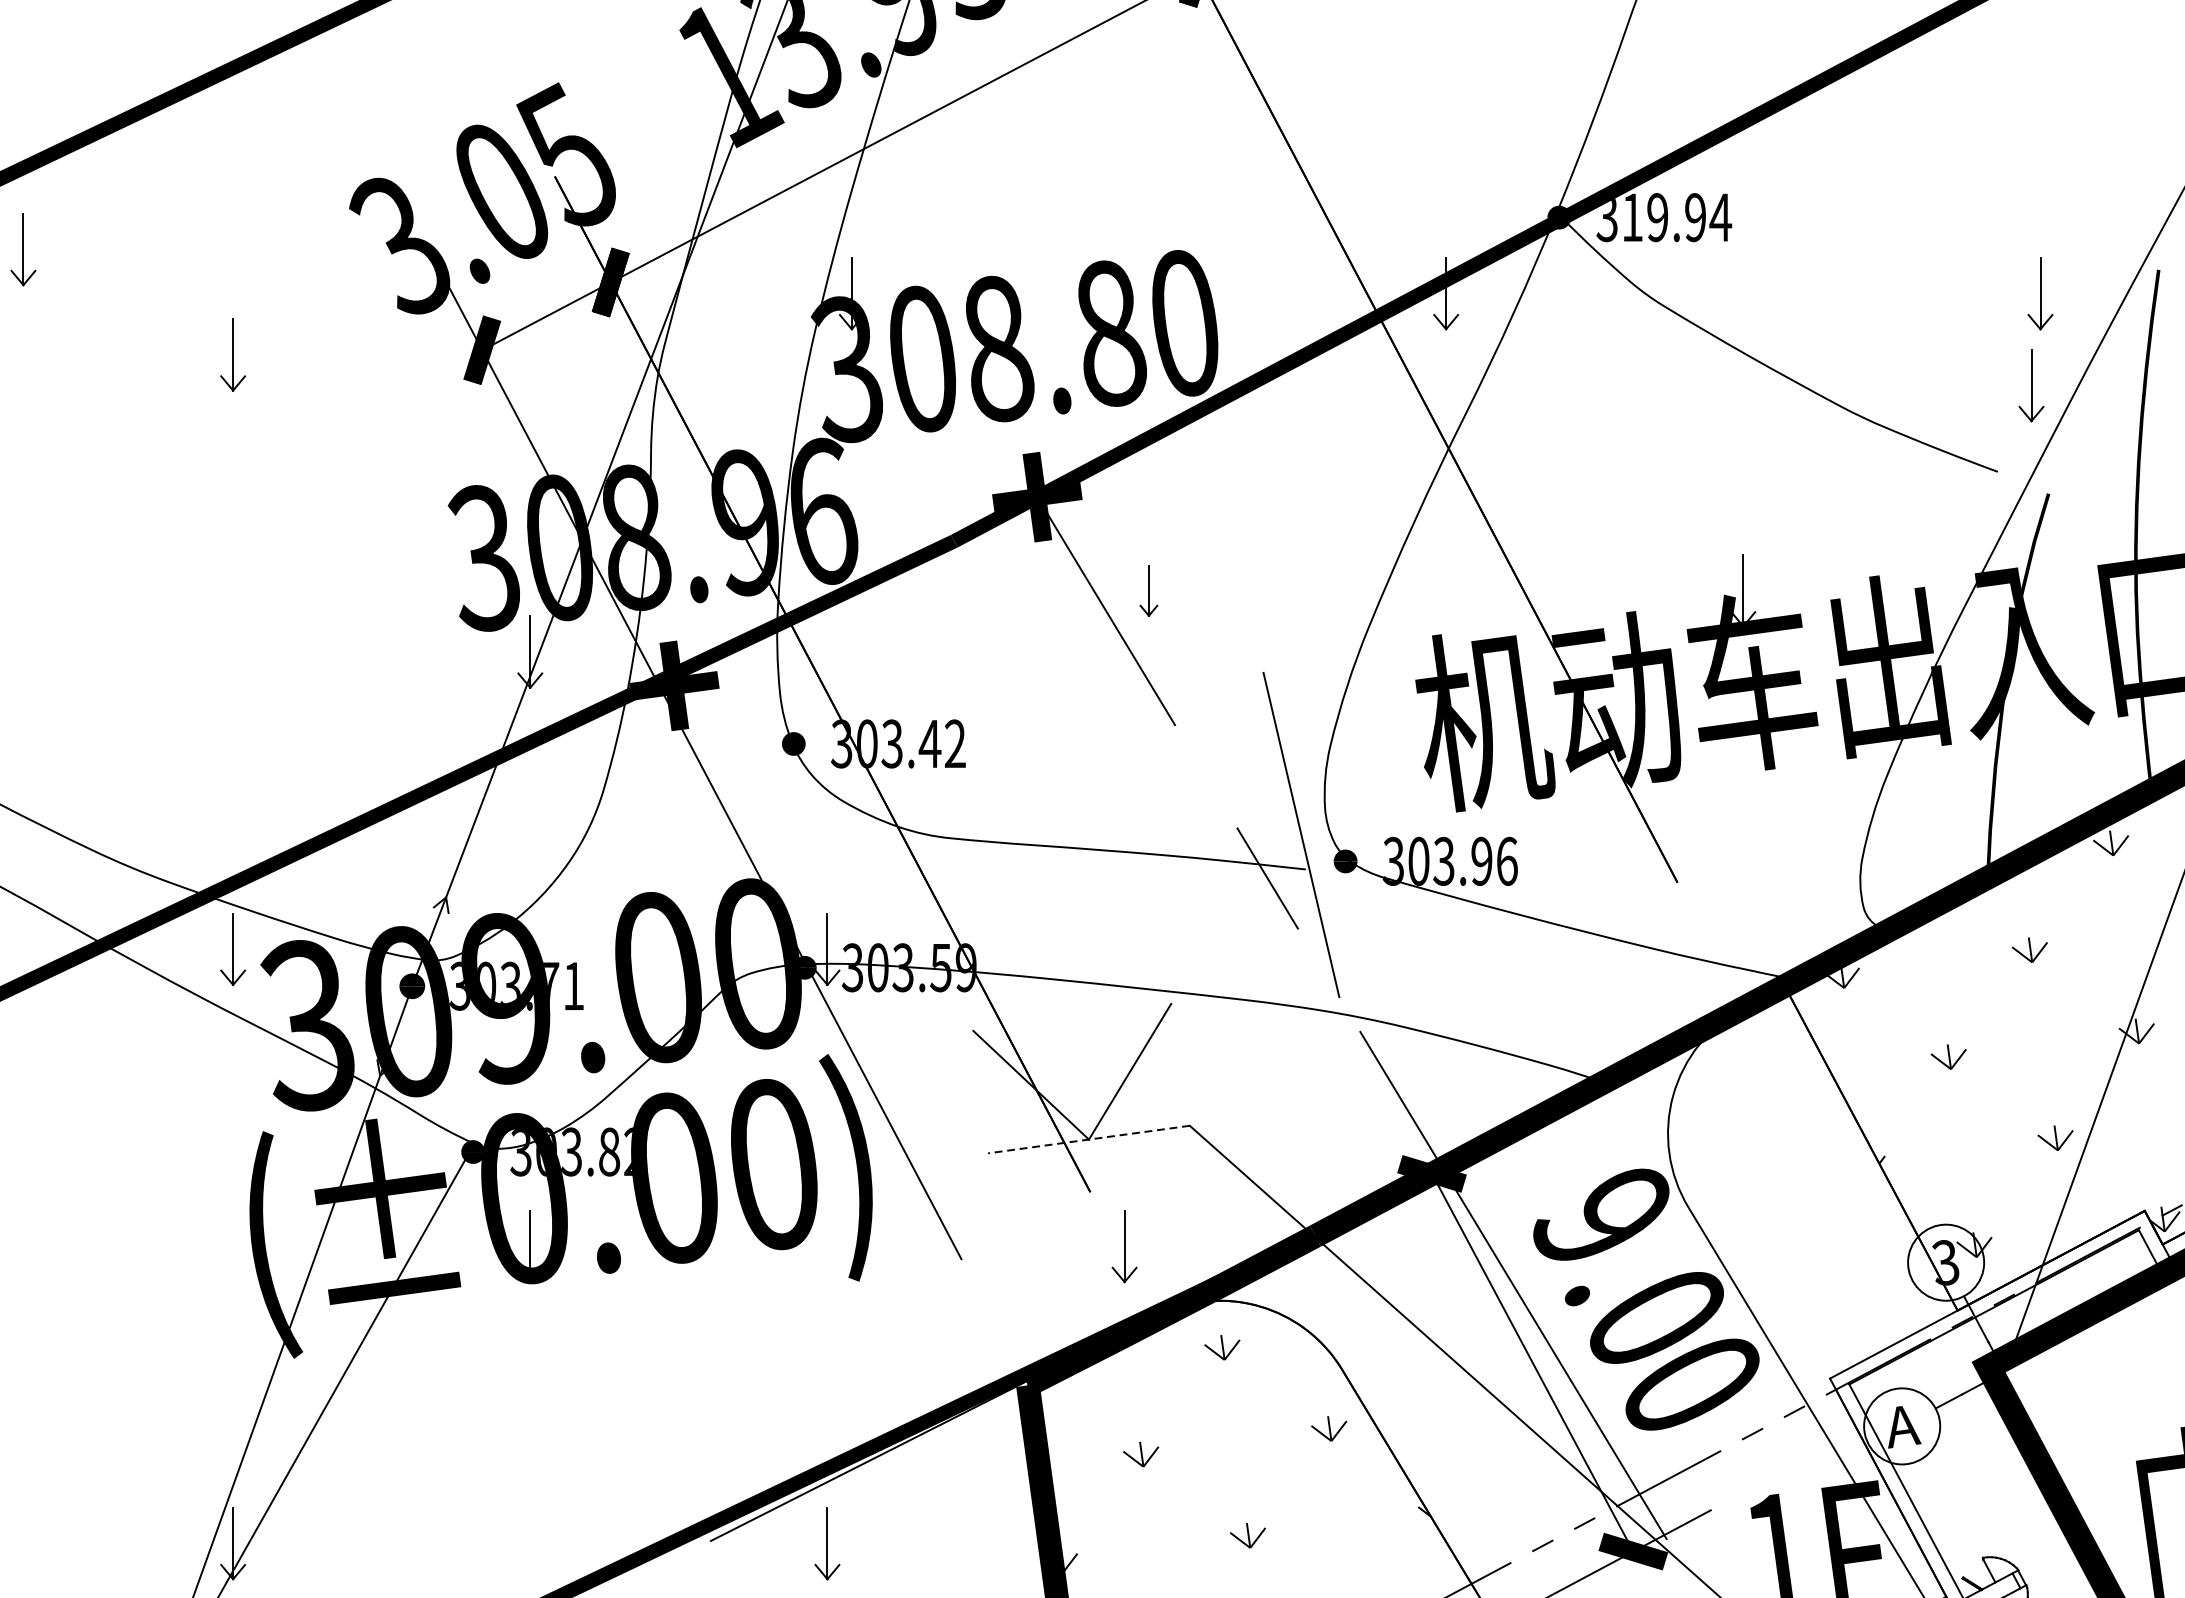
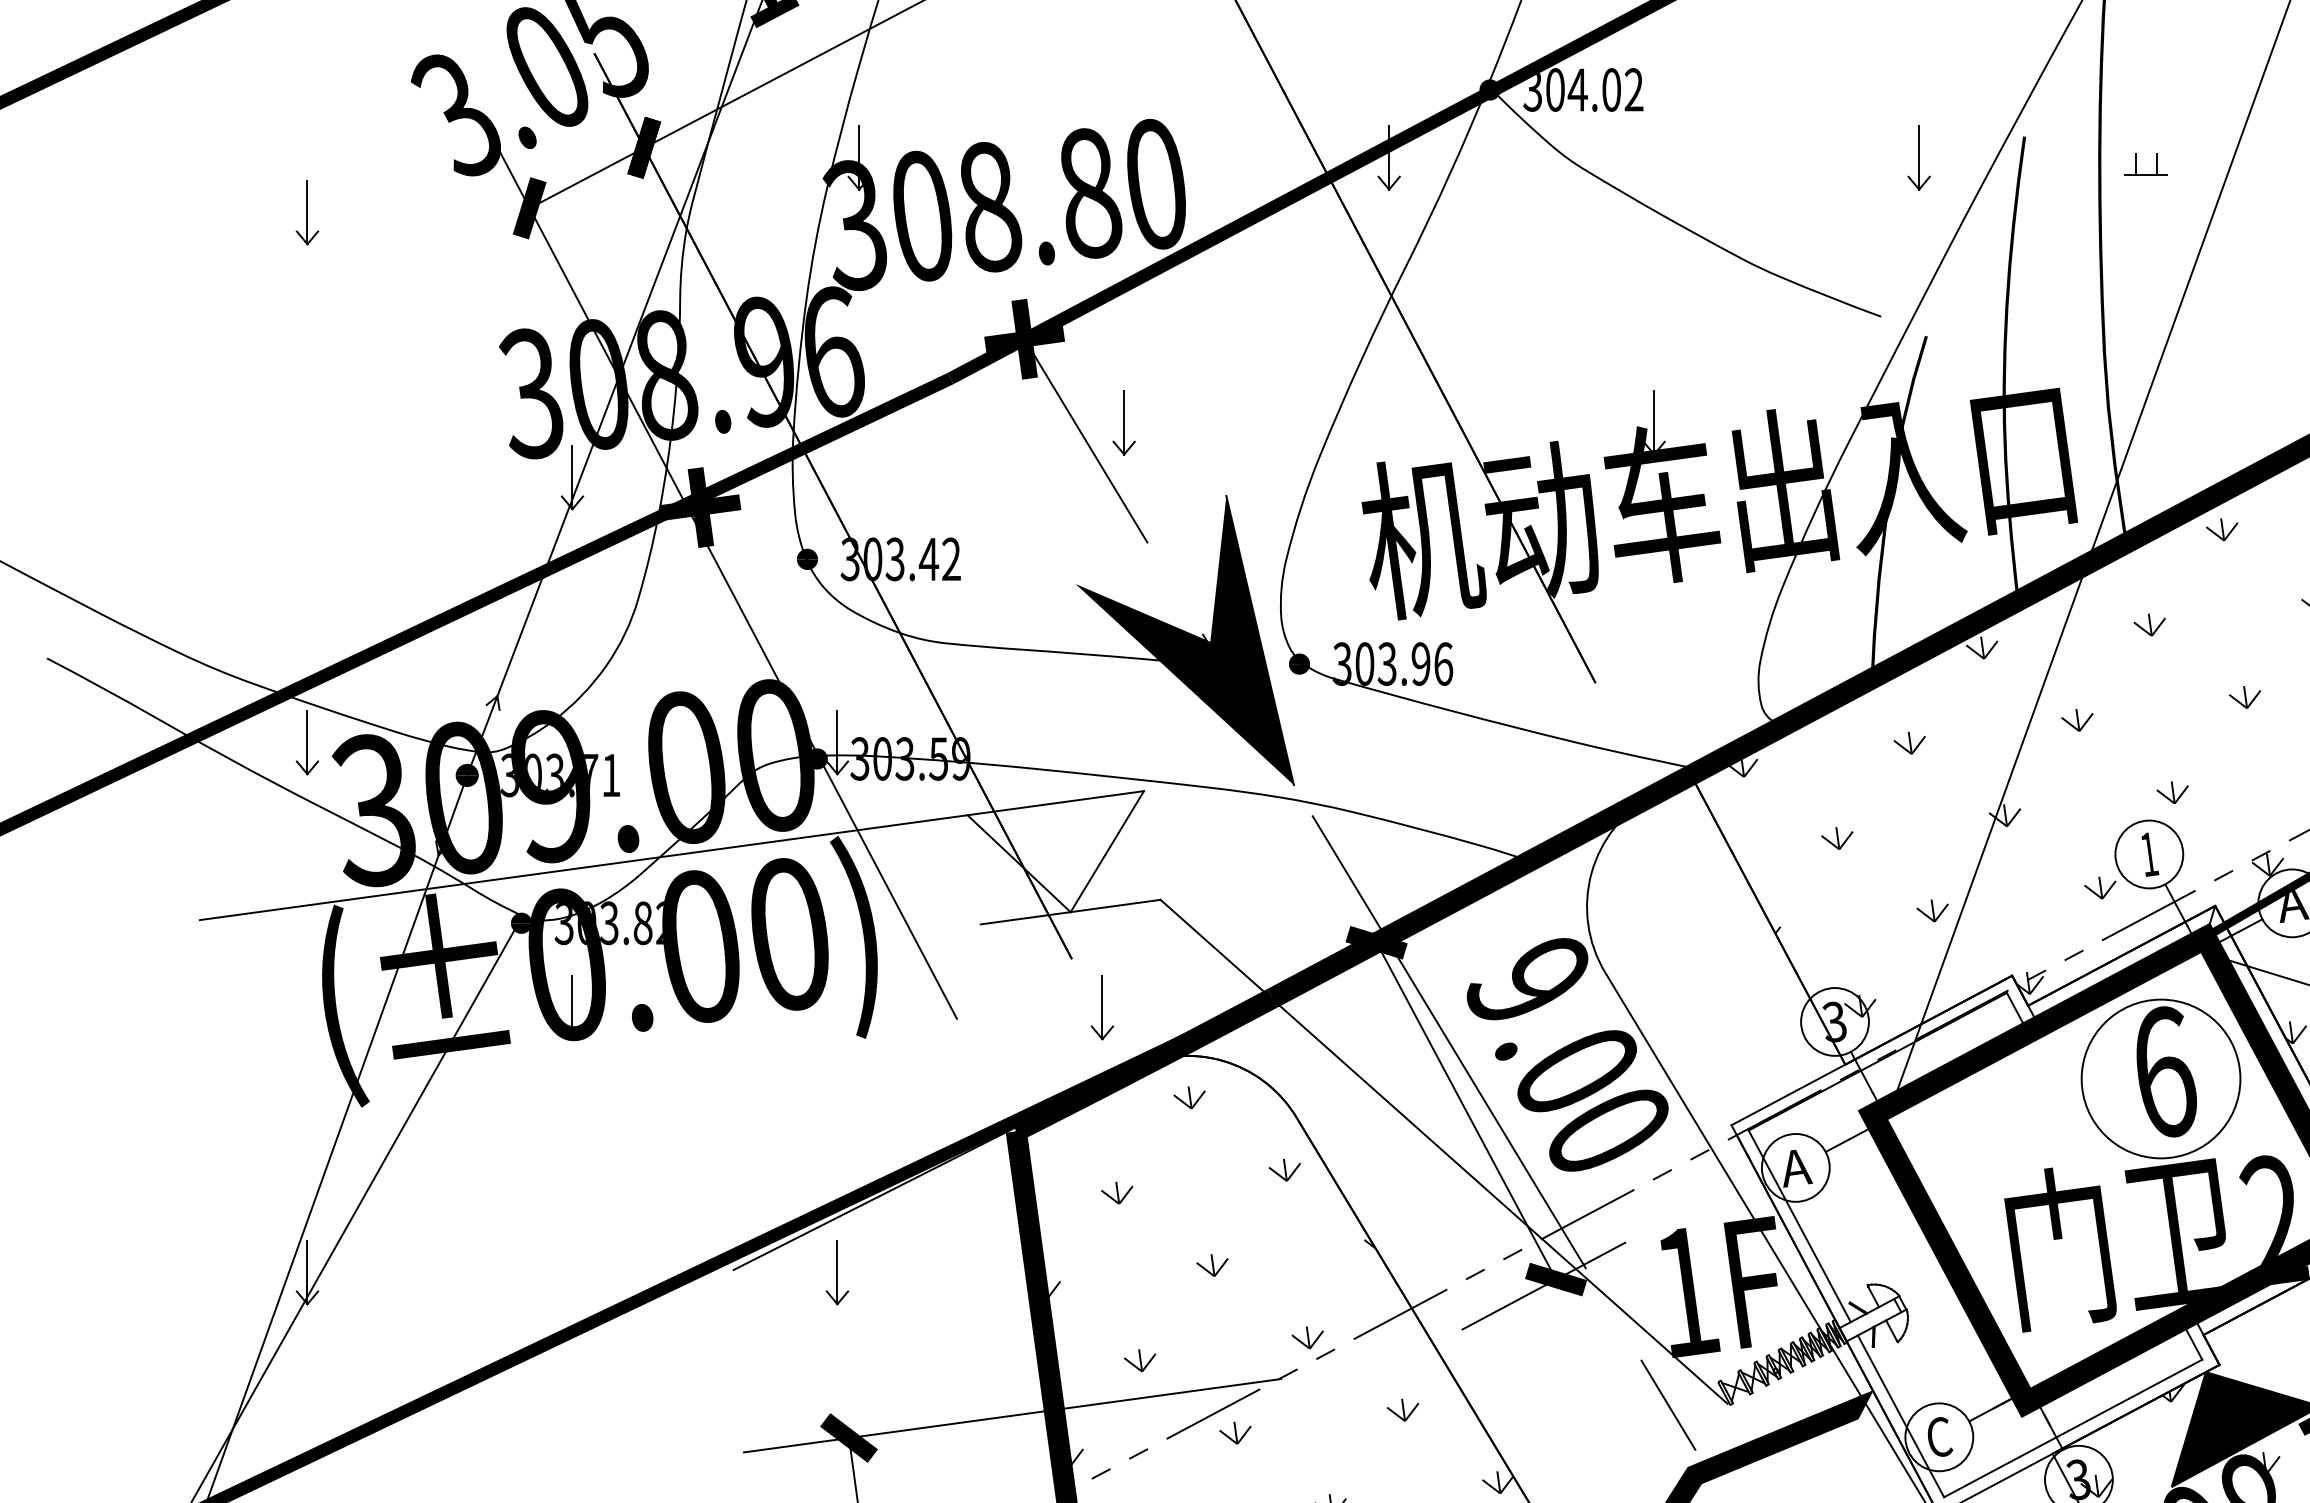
text: (1677, 217) -> (1595, 89), 319.94 -> 304.02
part: (23, 249) -> (120, 118), removed
part: (2030, 385) -> (1910, 239), removed
part: (1148, 590) -> (1123, 422), size x1.43
fill: (1216, 834) -> (1184, 640), added
line: (641, 1076) -> (671, 855), added
line: (1088, 1139) -> (1070, 912), dashed -> solid

